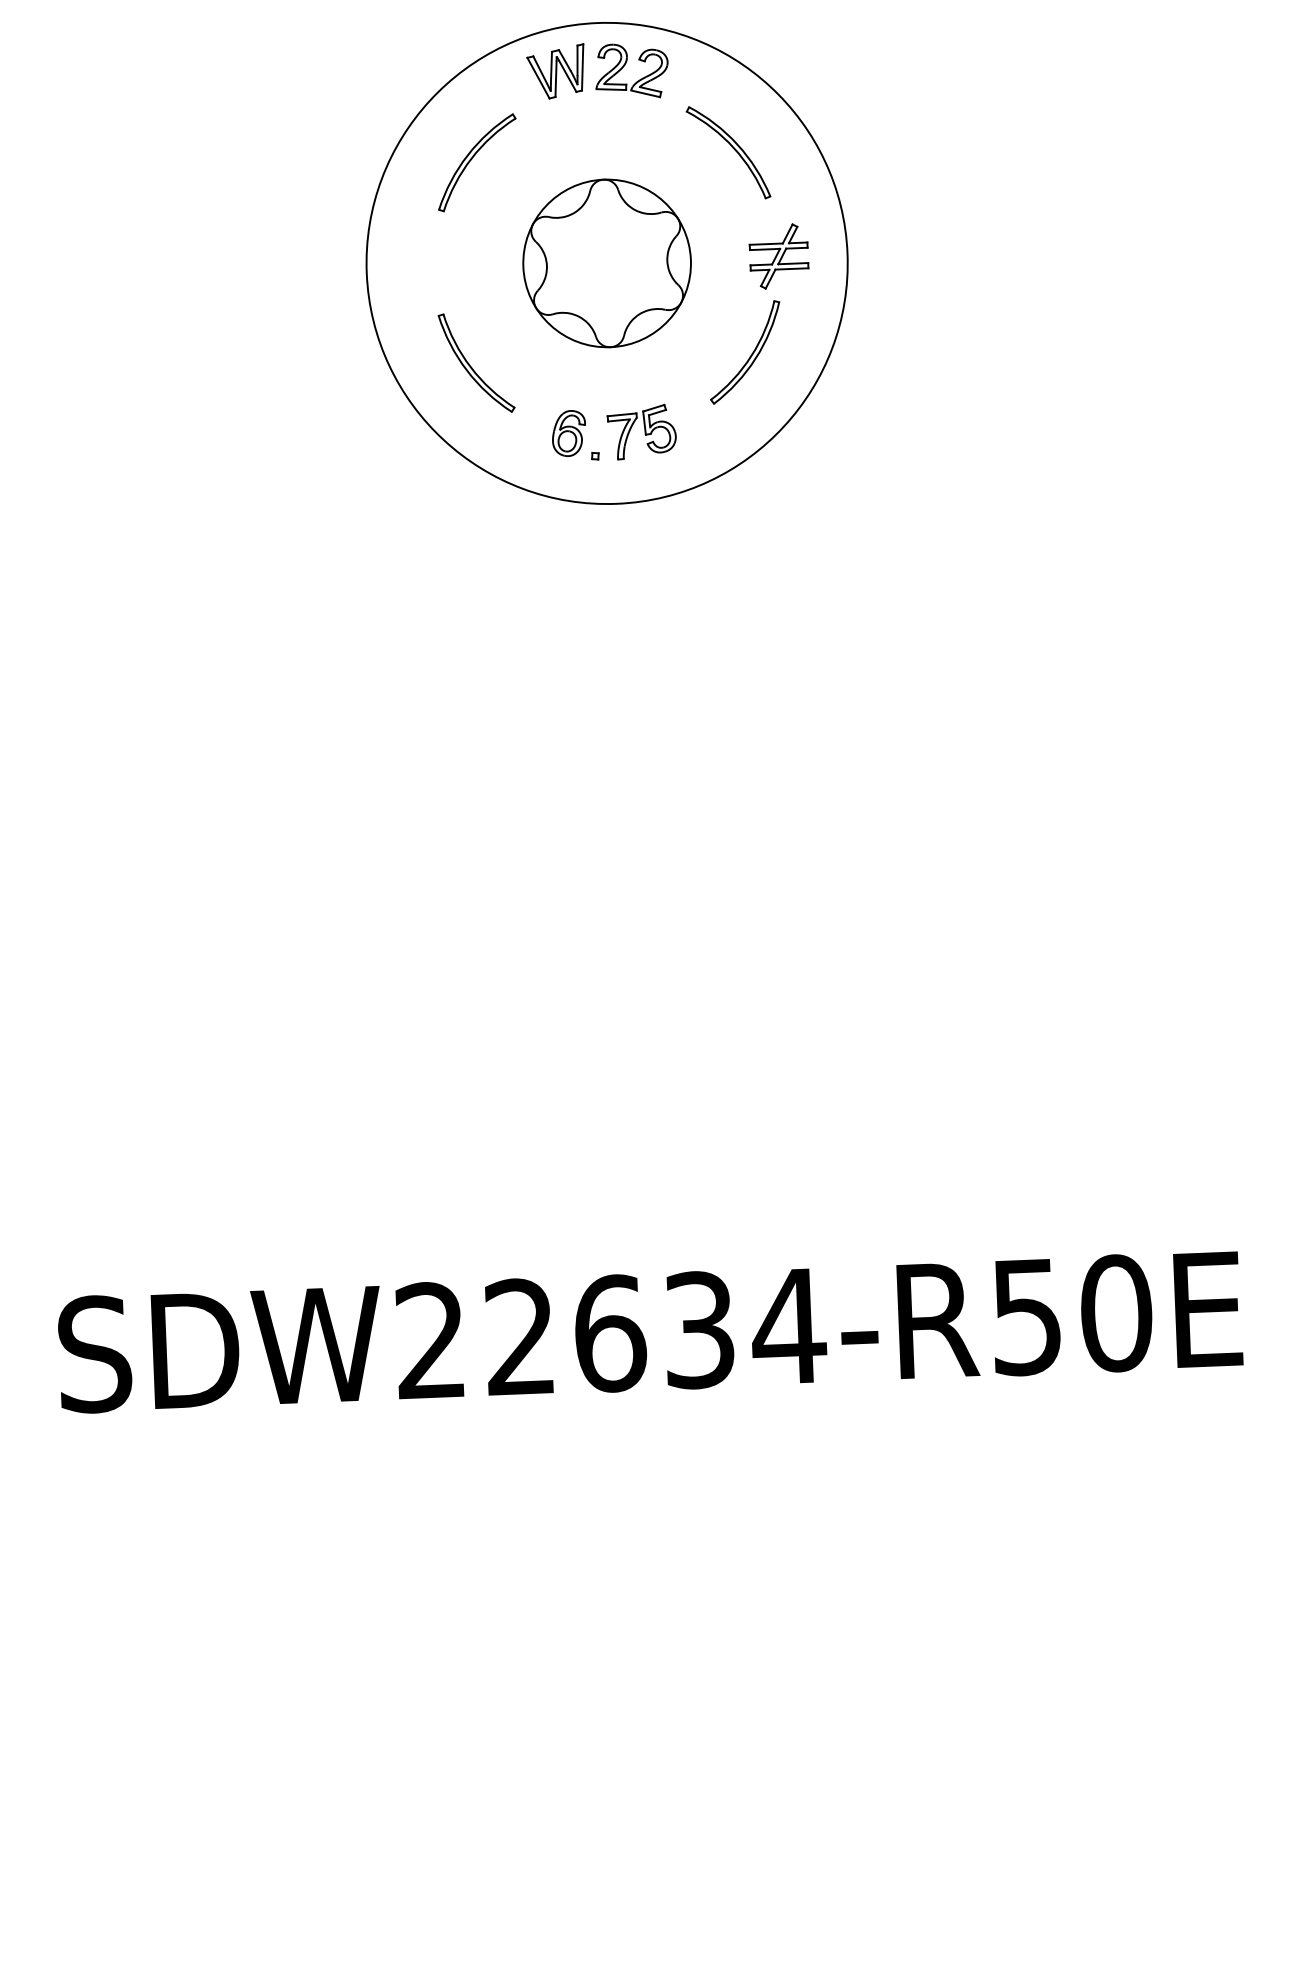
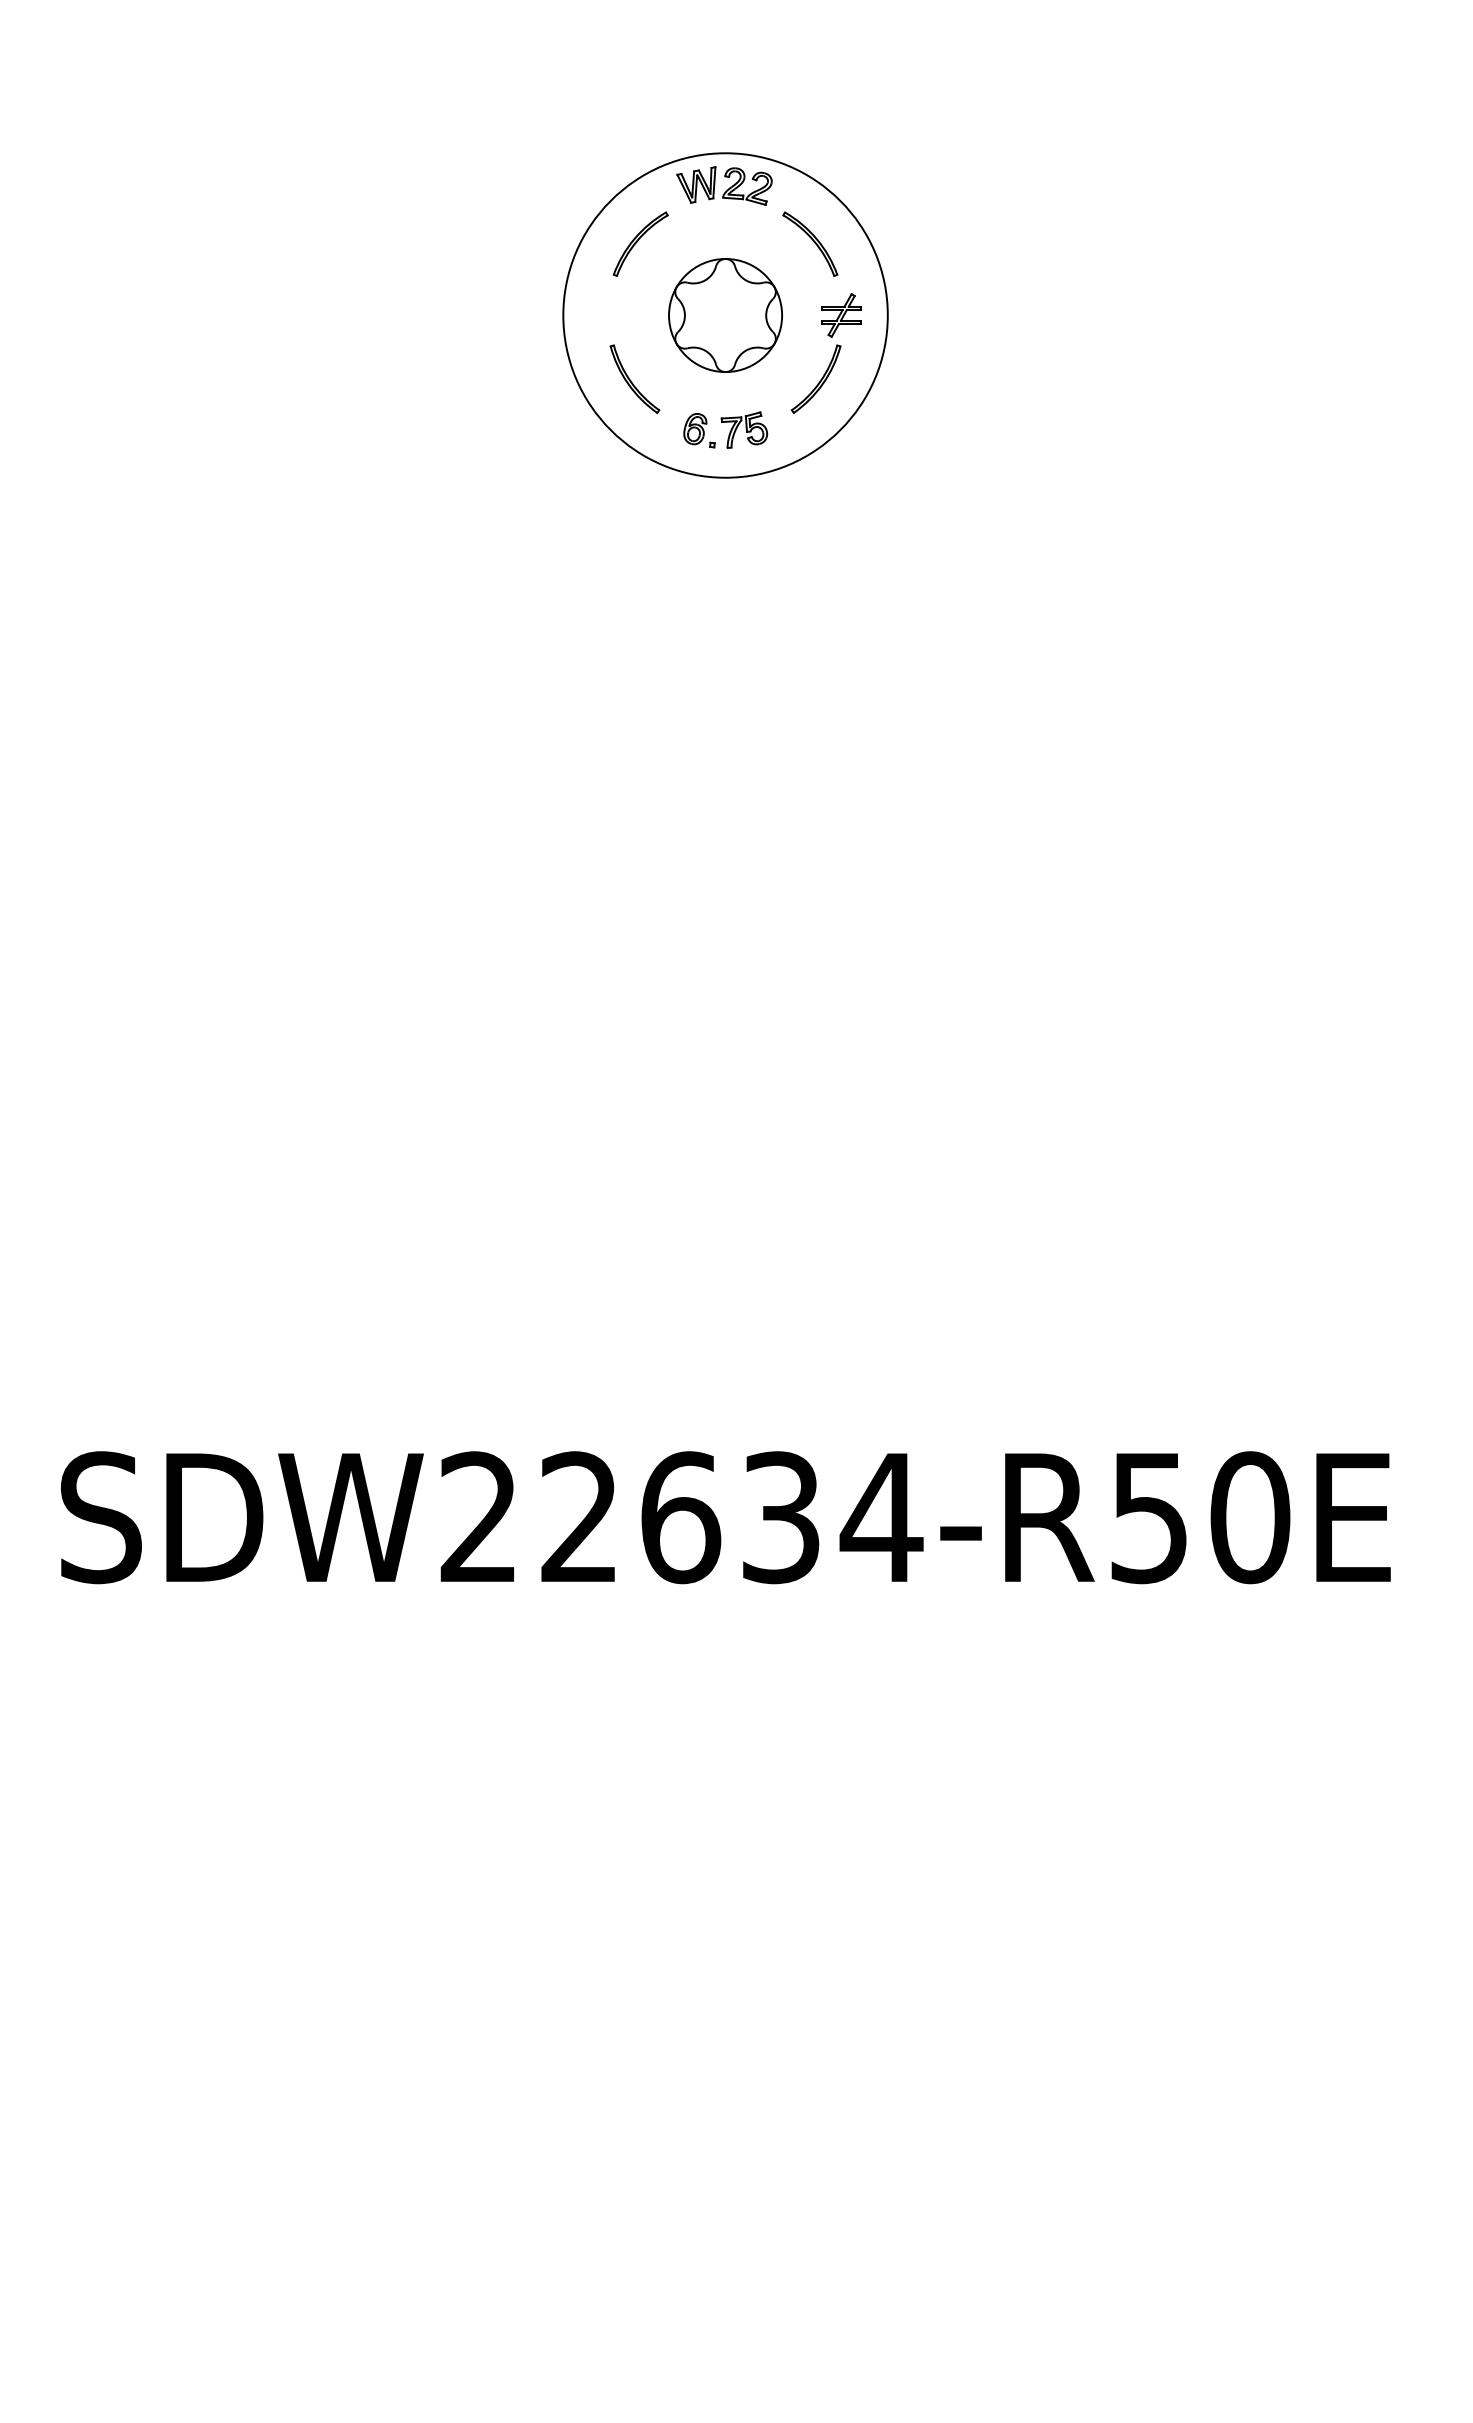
part: (607, 263) -> (725, 315), size x0.6

